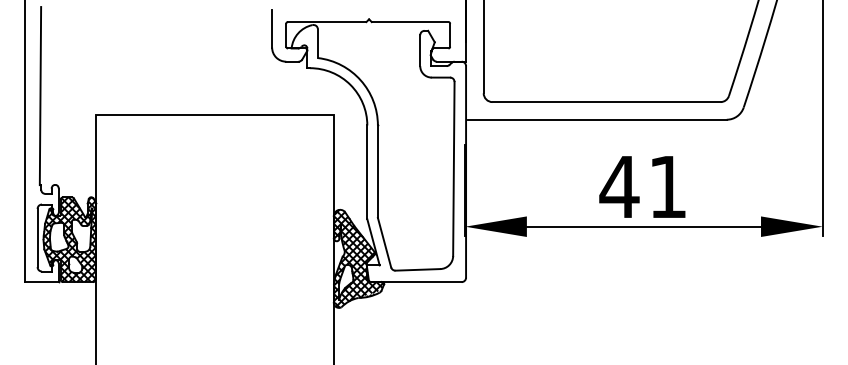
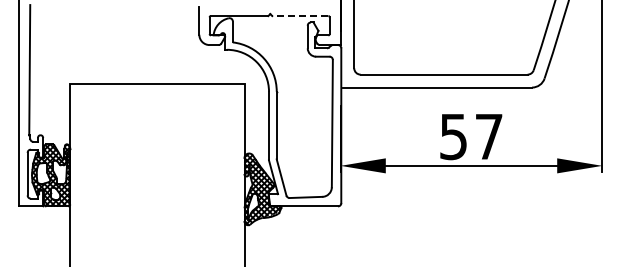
line: (408, 22) -> (299, 16), solid -> dashed
text: (642, 187) -> (470, 137), 41 -> 57

